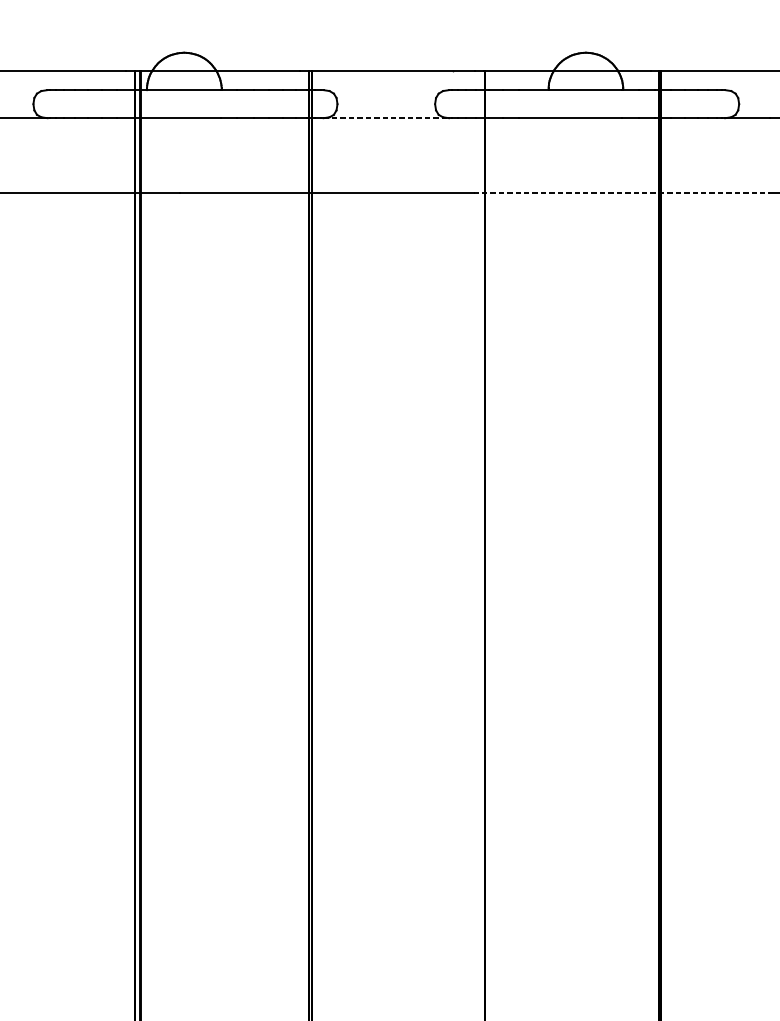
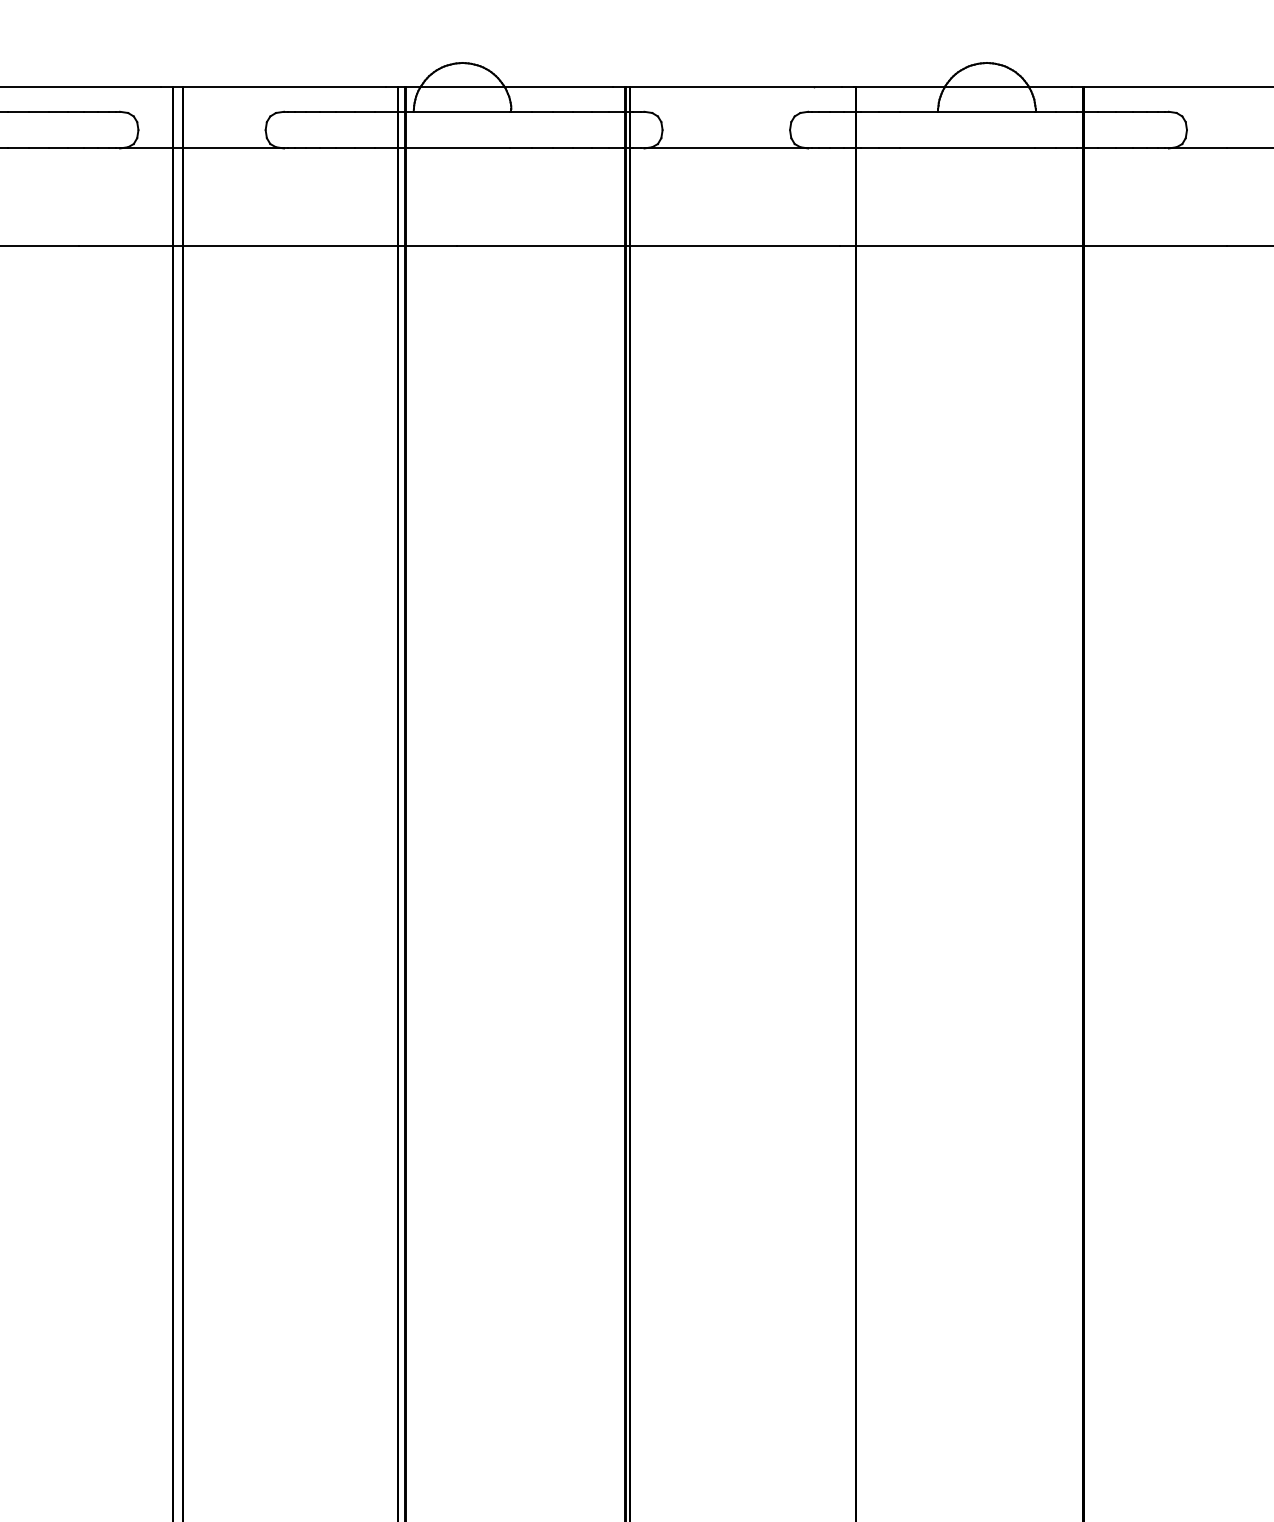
line: (386, 118) -> (726, 148), dashed -> solid
line: (621, 193) -> (1033, 246), dashed -> solid

